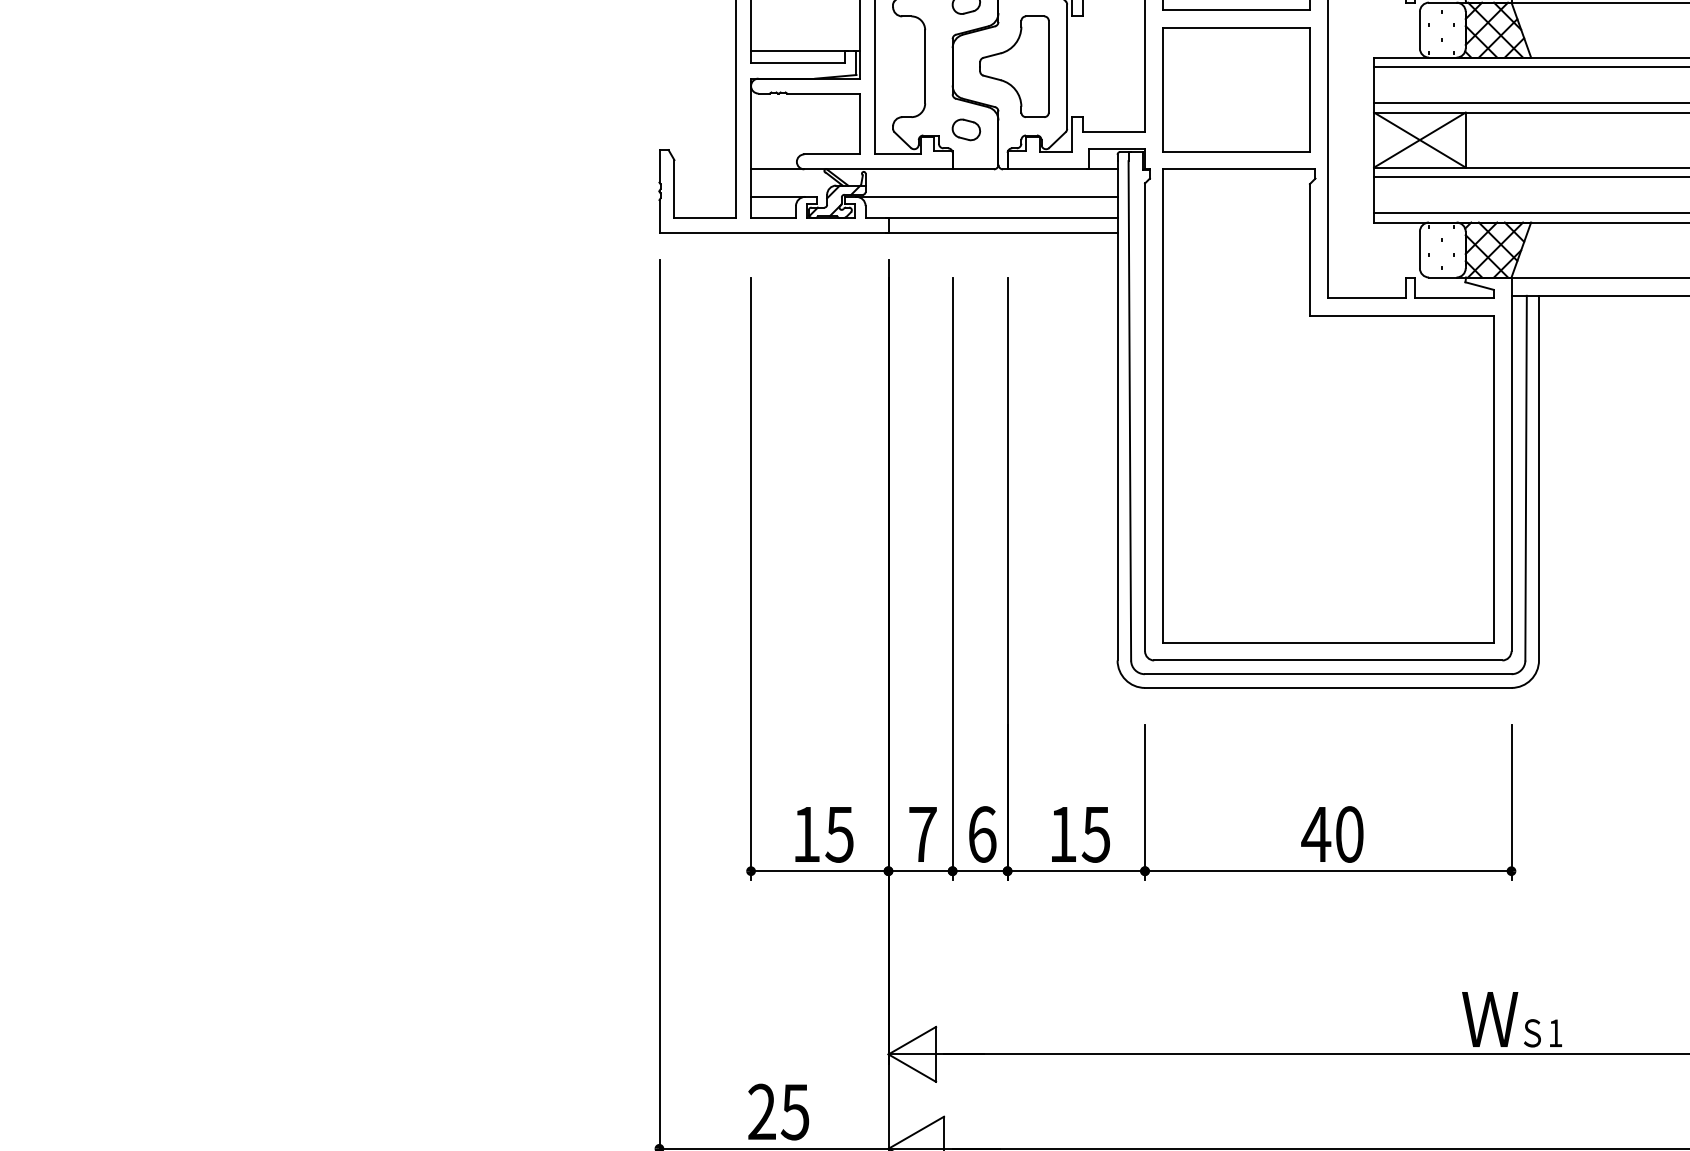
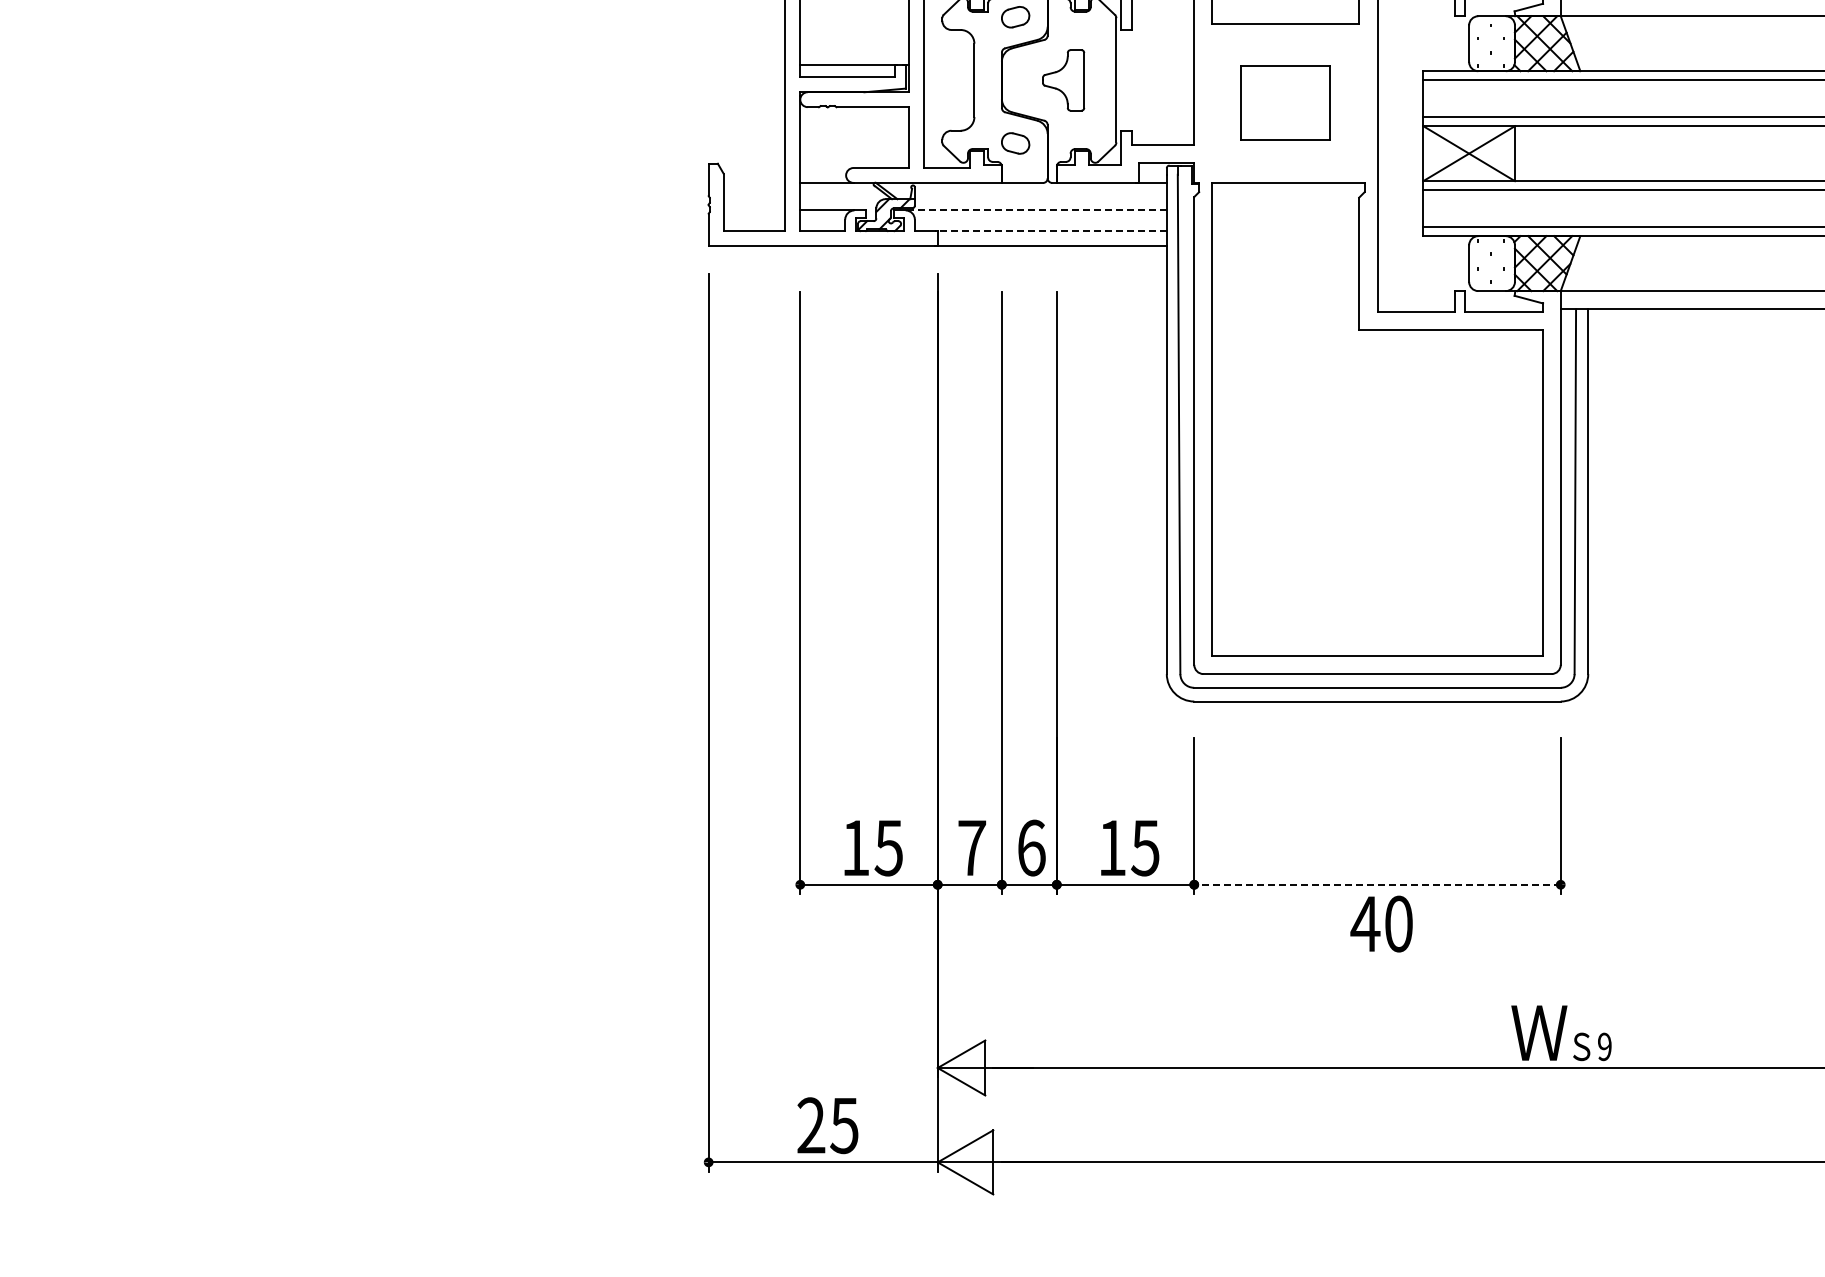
part: (1014, 66) -> (1063, 80), size x0.6
part: (1236, 88) -> (1285, 102), size x0.6
line: (987, 196) -> (1036, 210), solid -> dashed
line: (1001, 217) -> (1050, 231), solid -> dashed
text: (1332, 833) -> (1381, 923), moved
line: (1328, 870) -> (1377, 884), solid -> dashed
text: (1555, 1032) -> (1604, 1046), 1 -> 9

